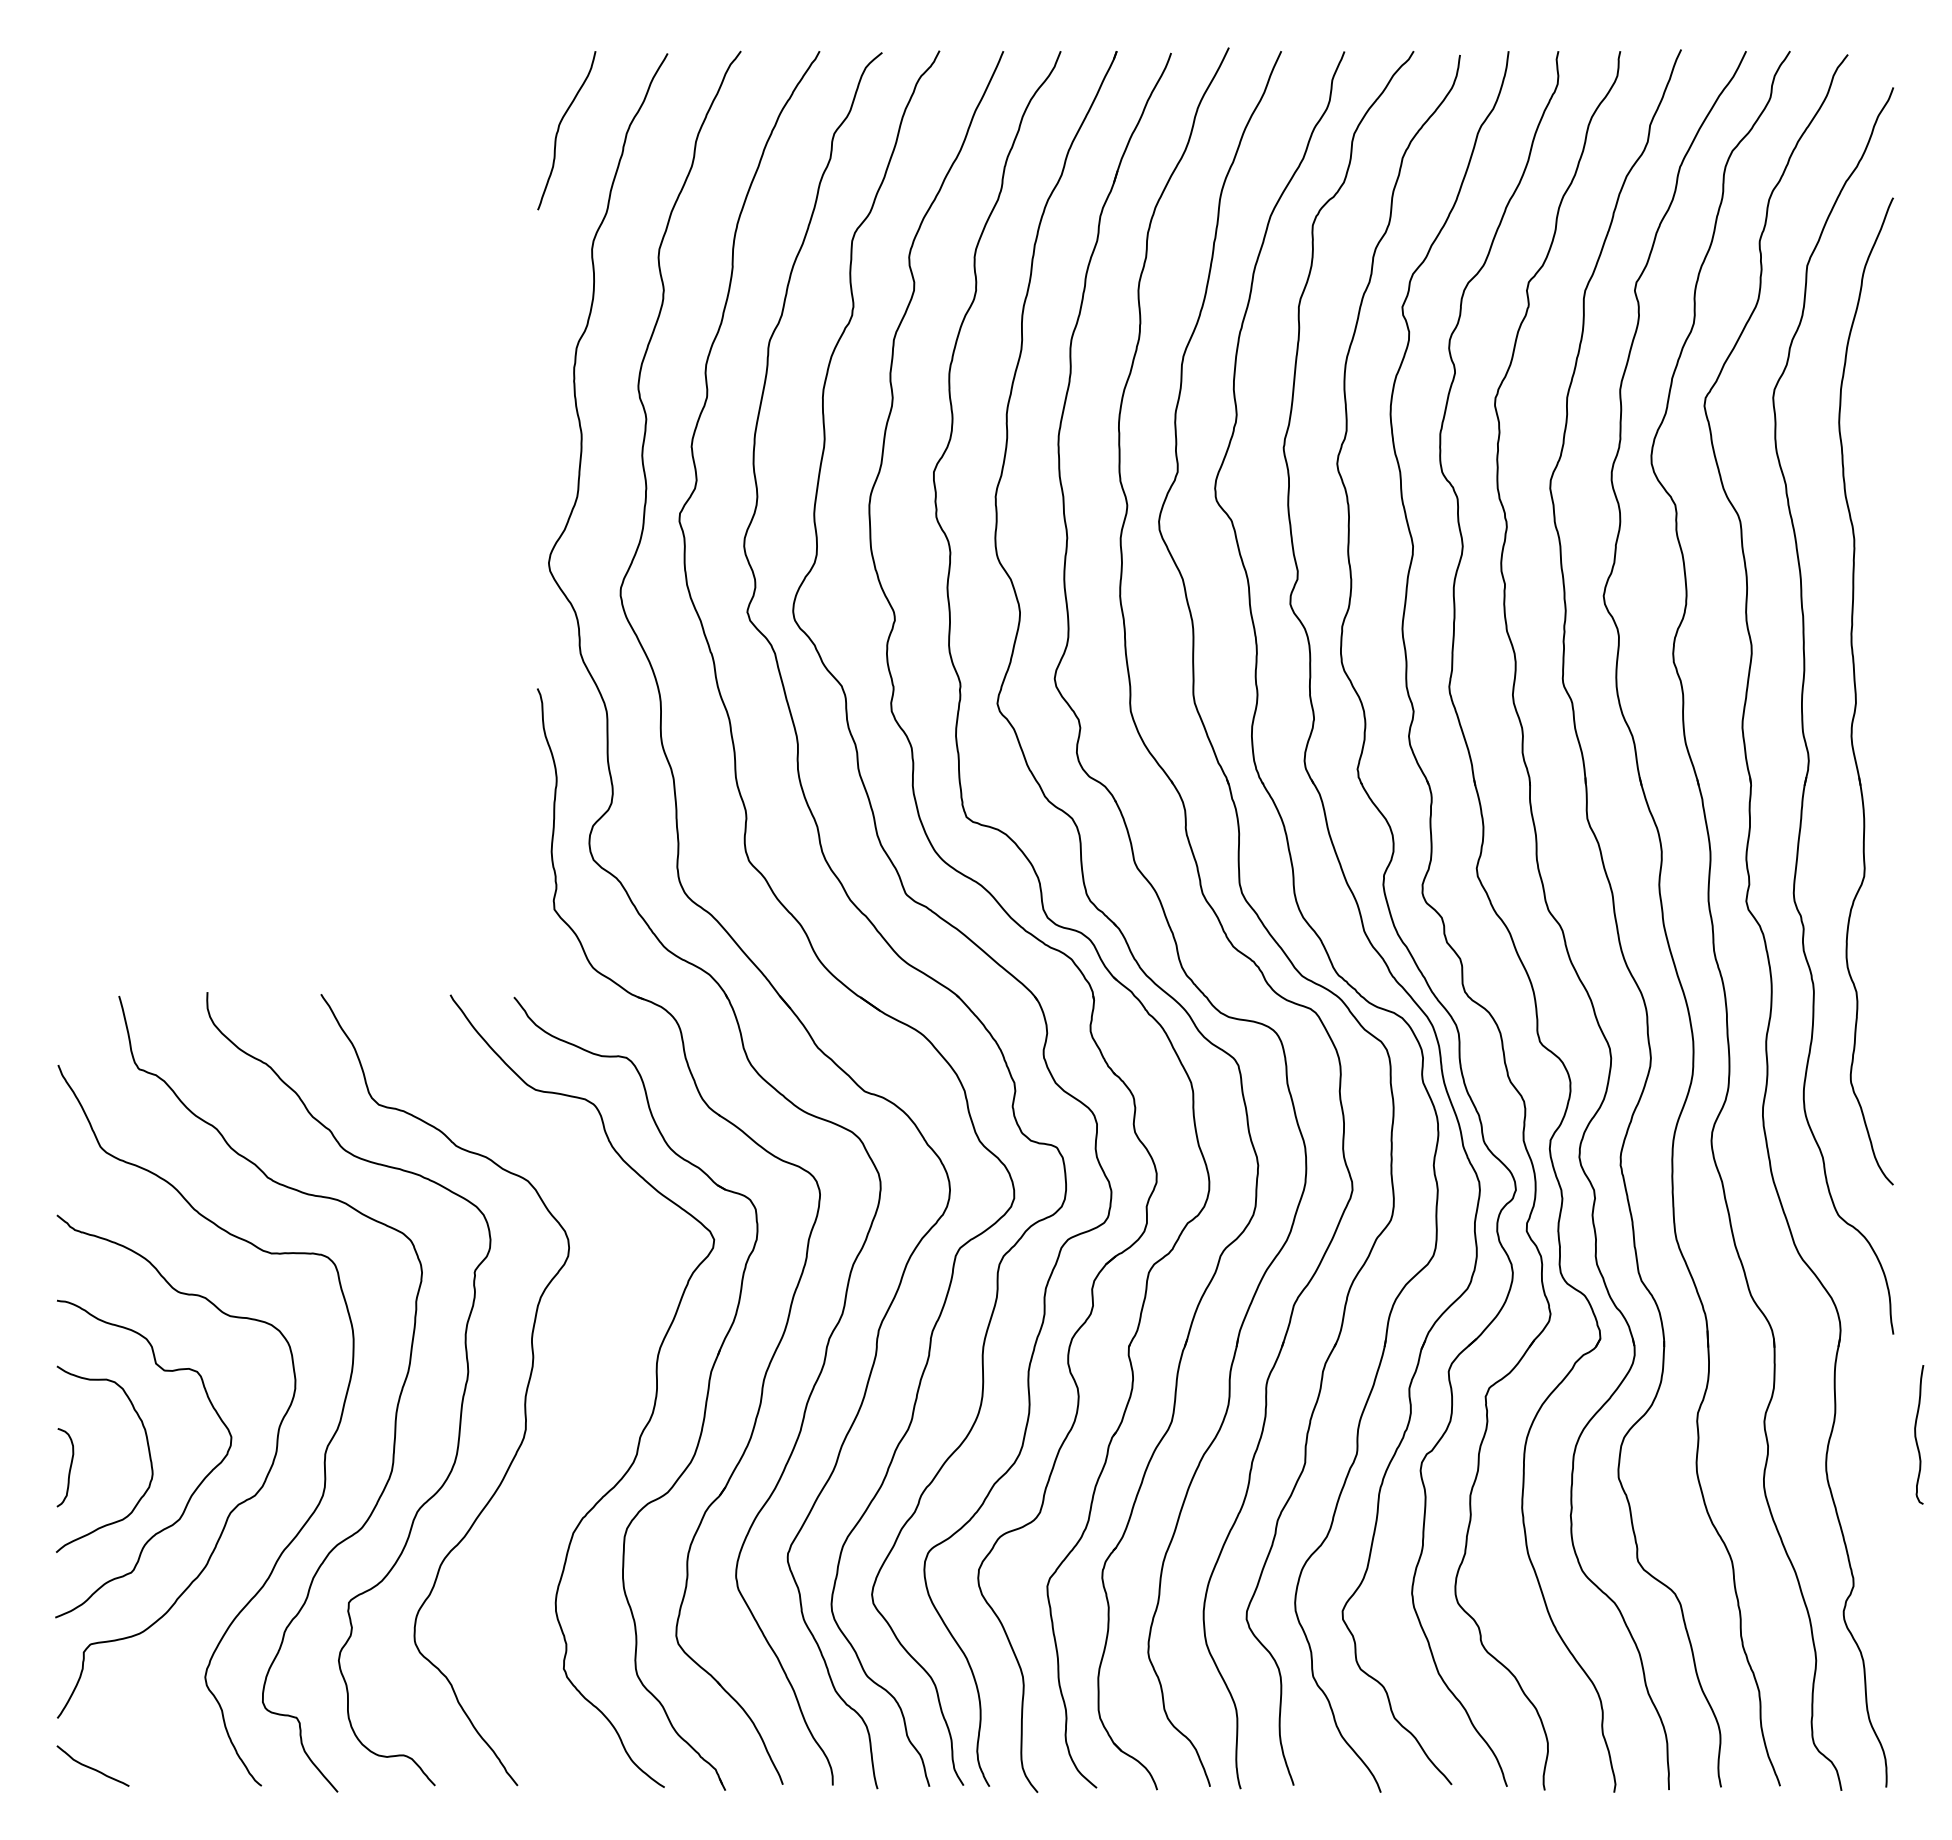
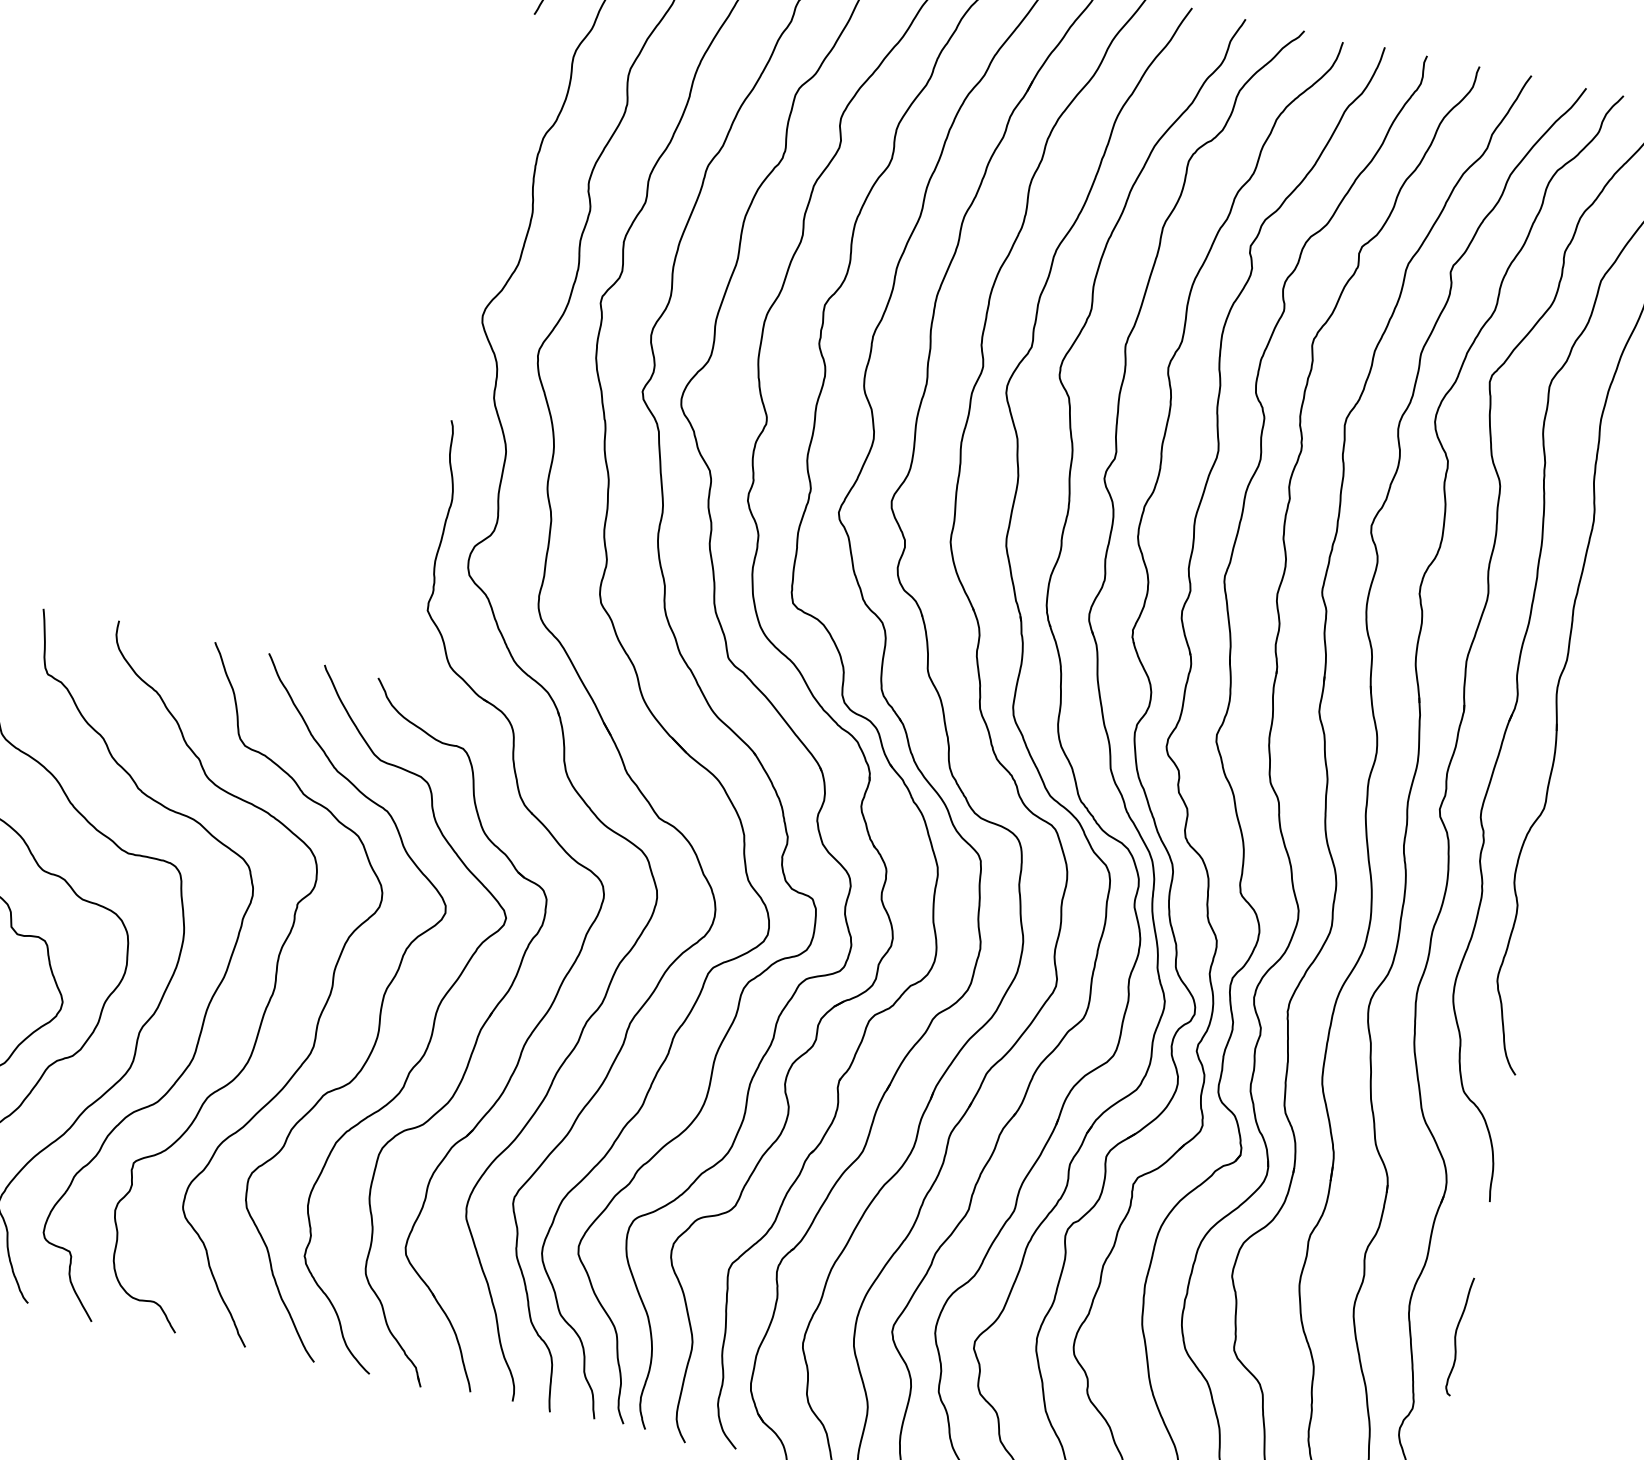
curve: (593, 1384) -> (378, 1020), added
curve: (1916, 1434) -> (1456, 1335), moved

